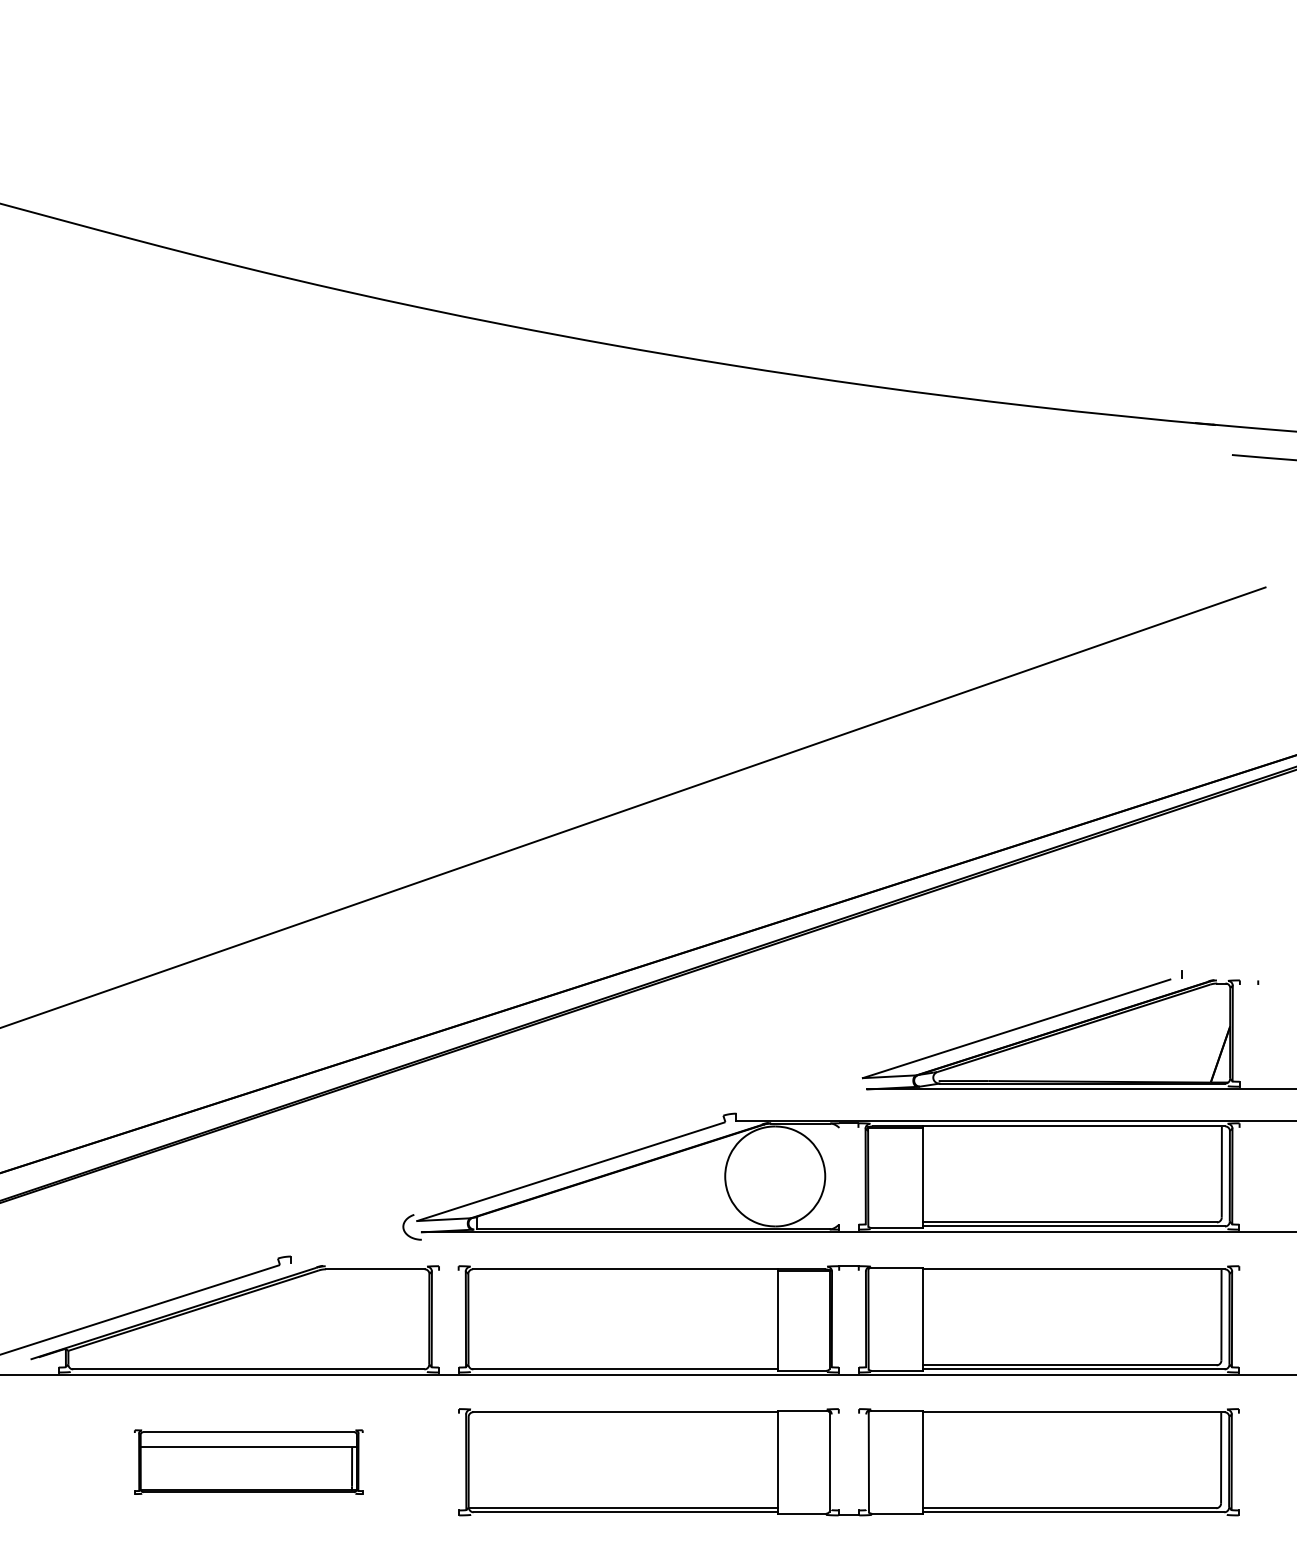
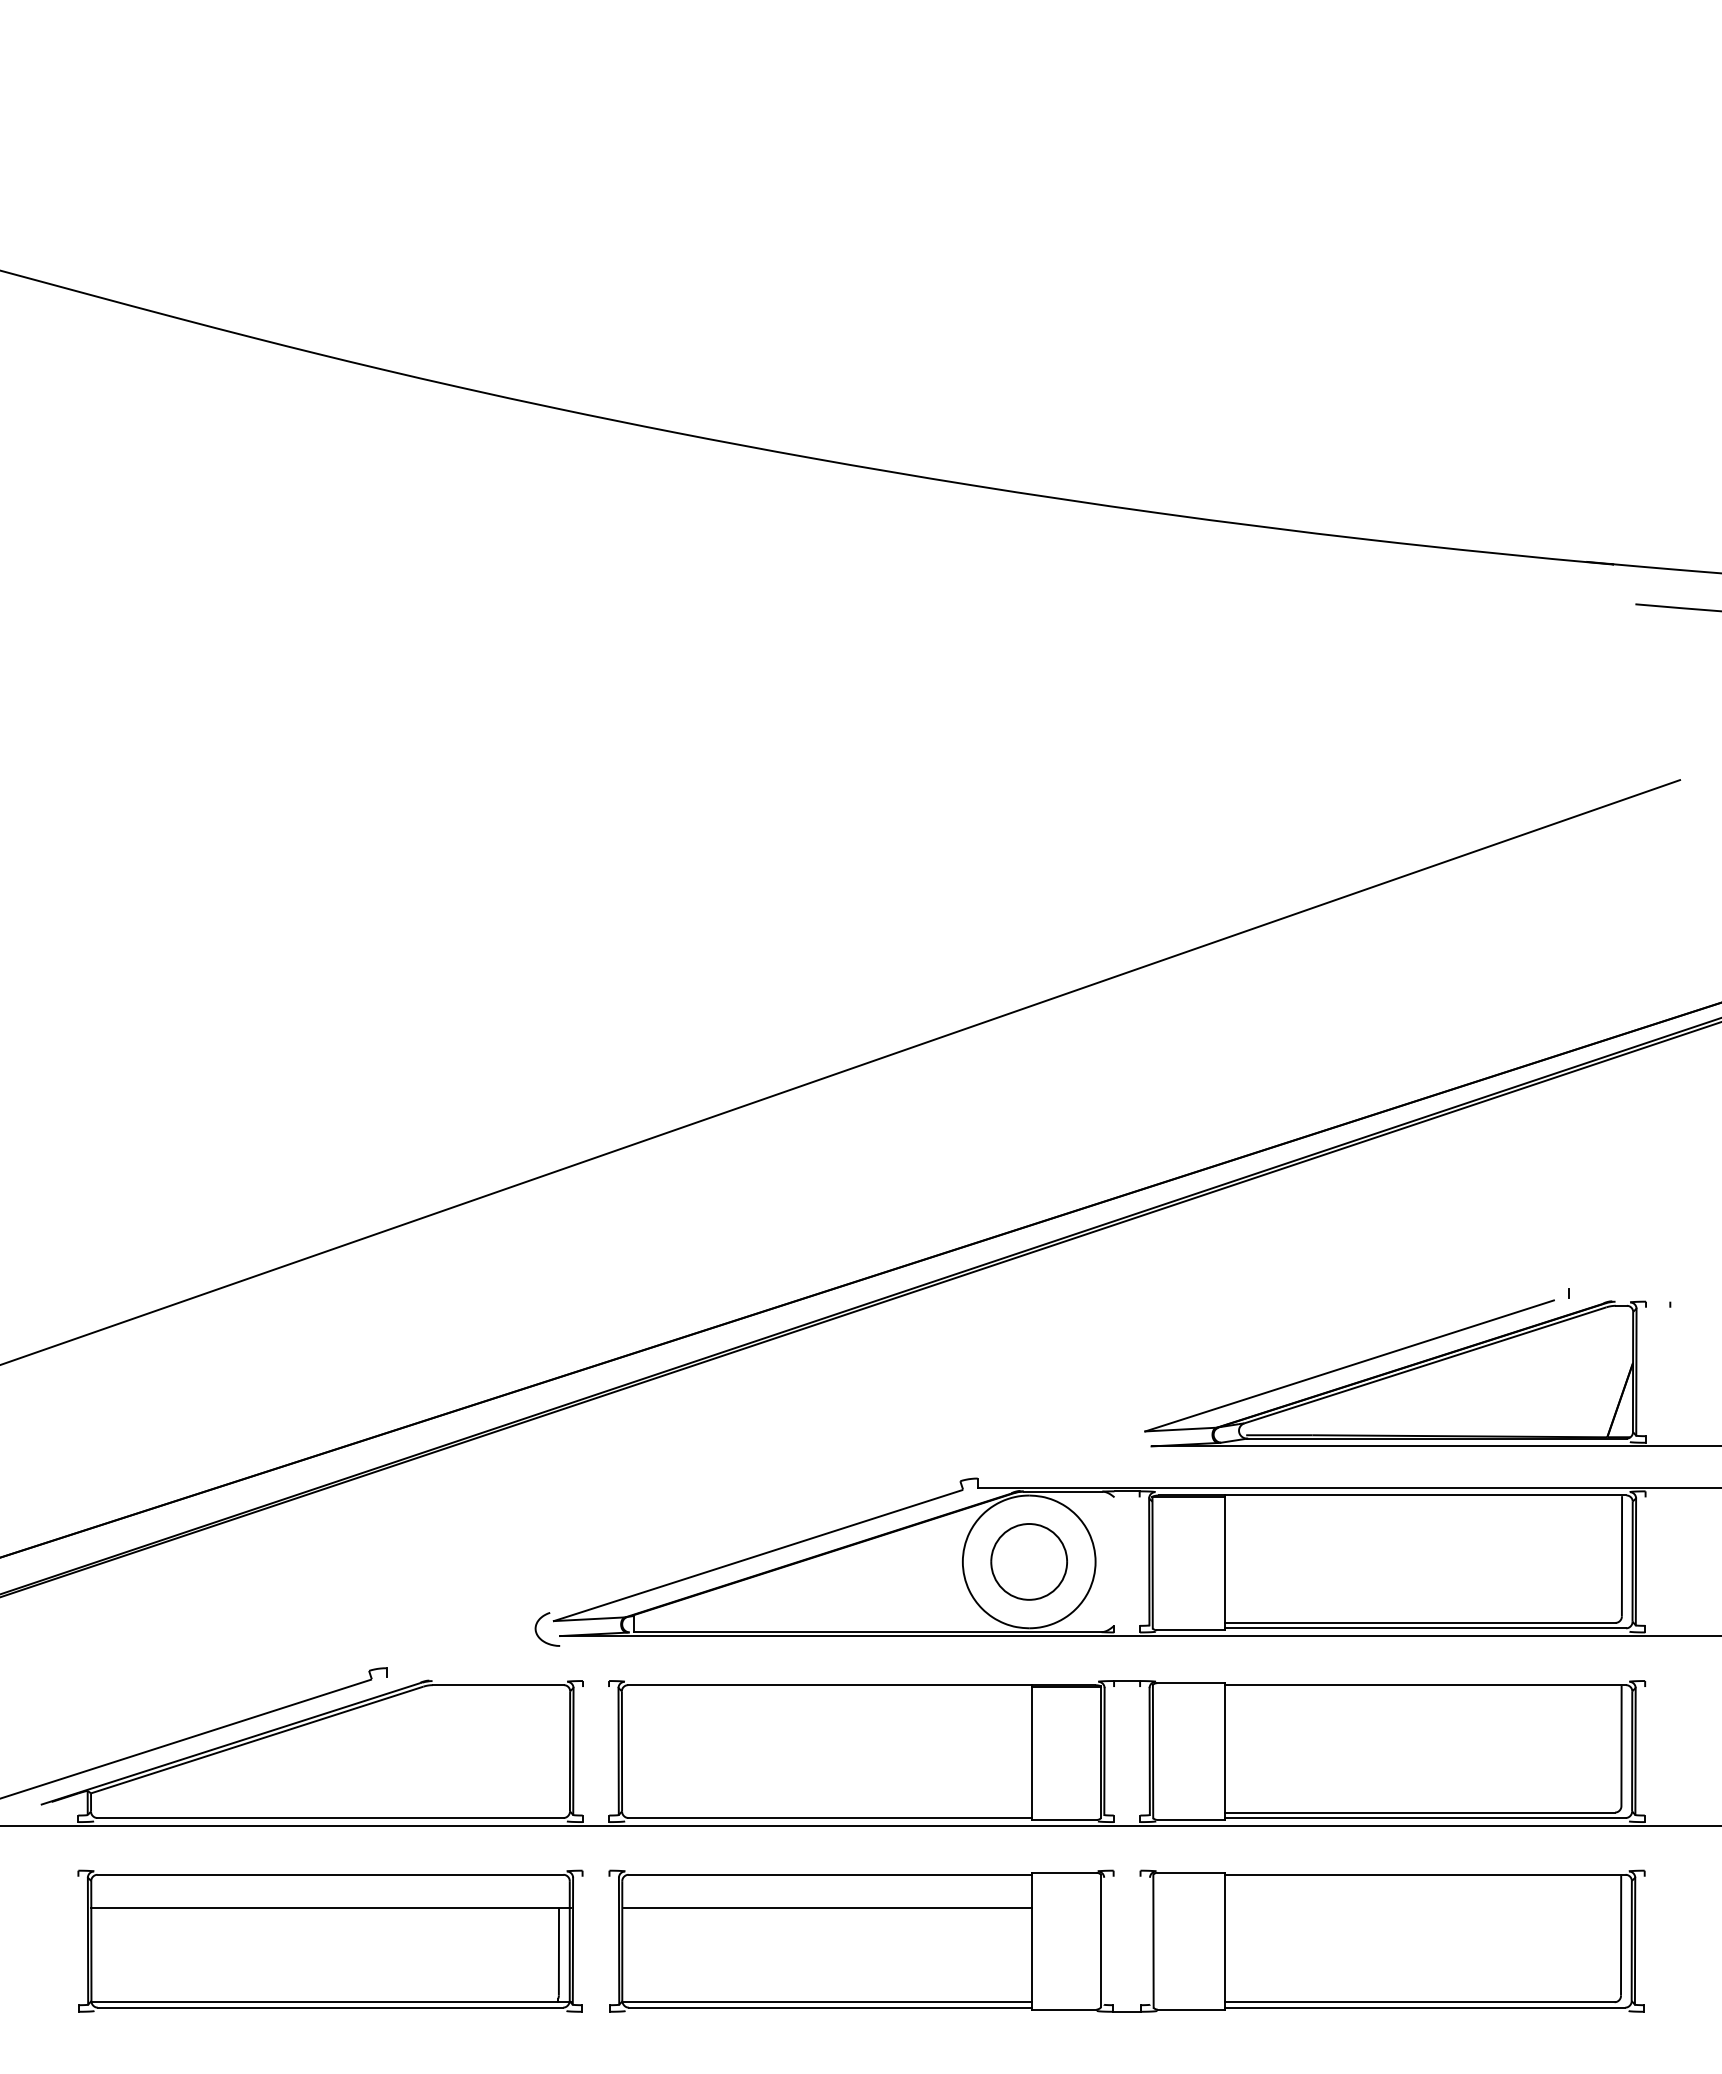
part: (774, 1176) -> (1028, 1561), added
line: (624, 1436) -> (828, 1907), added
part: (248, 1461) -> (330, 1940), size x1.67

